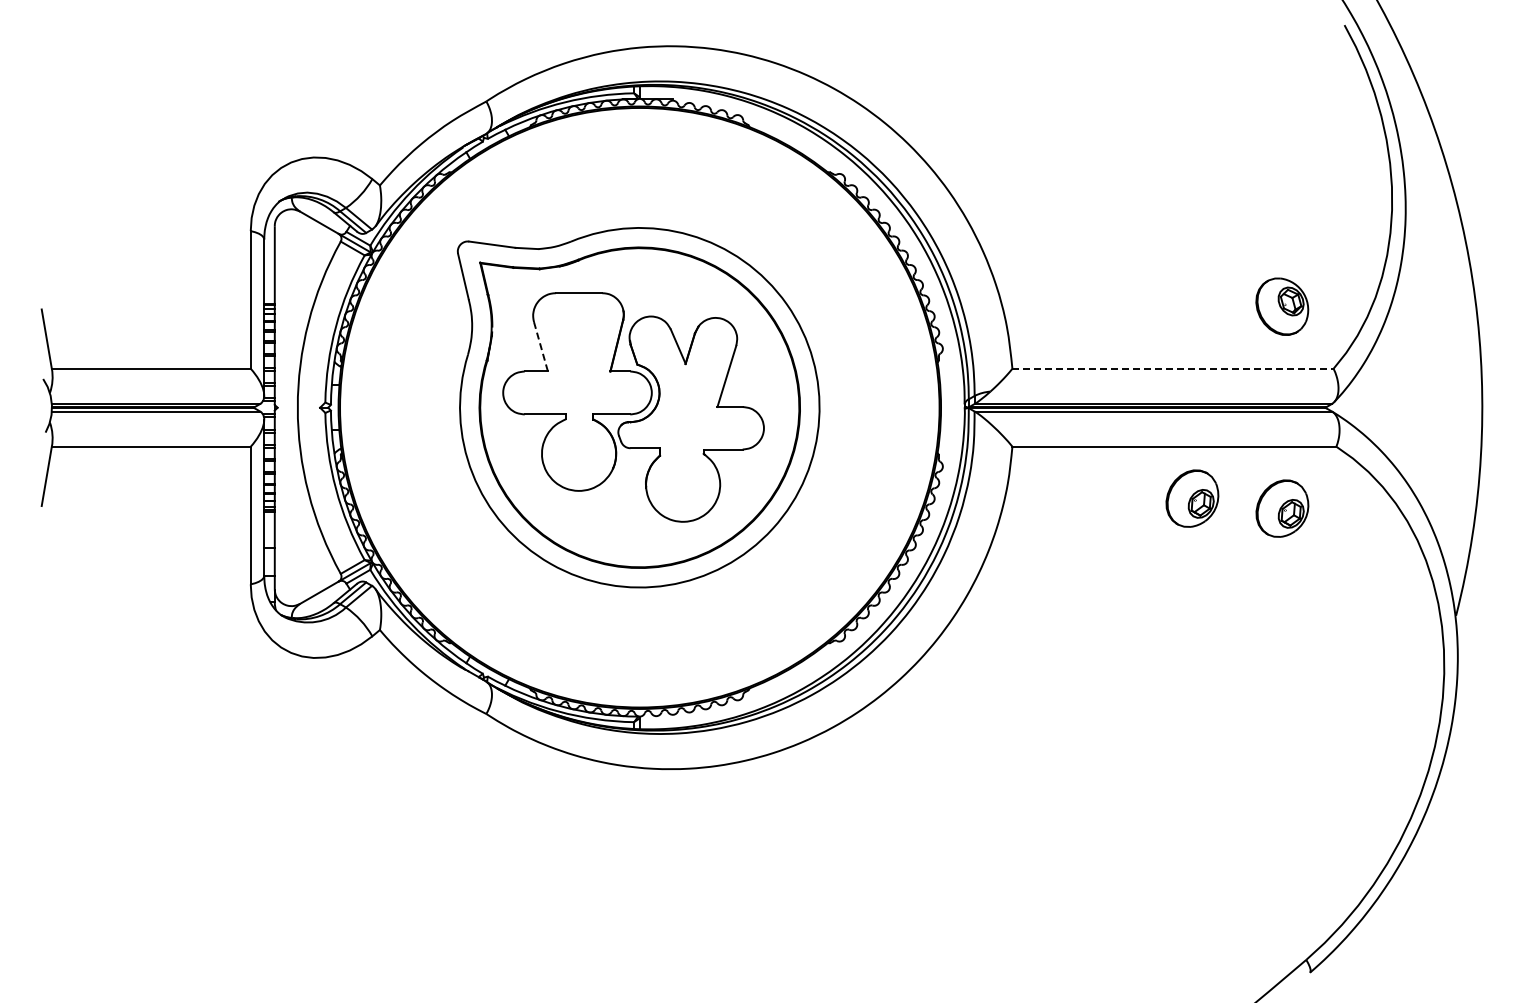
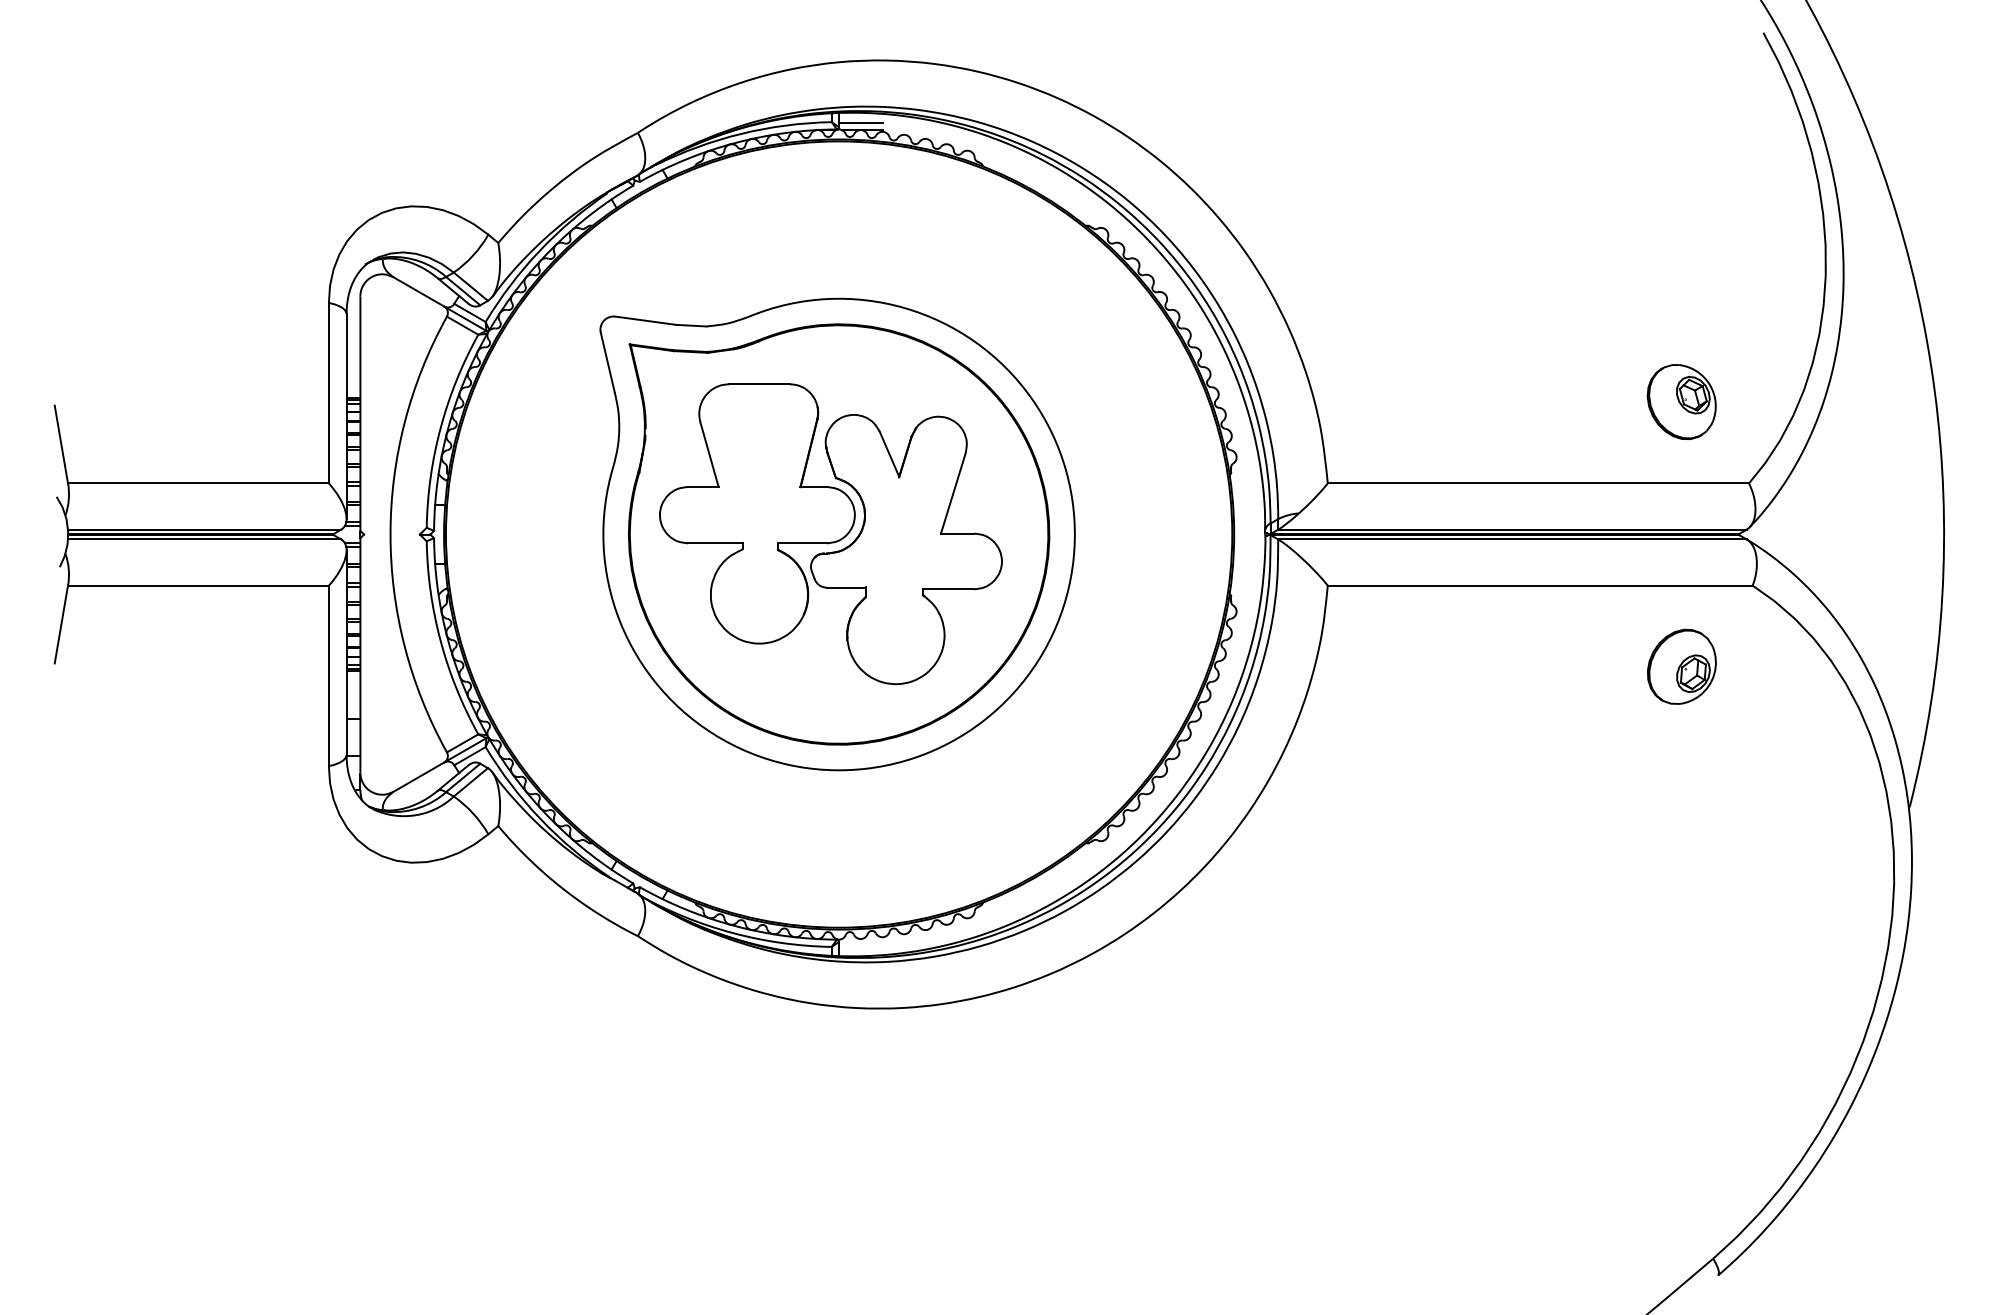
line: (656, 93) -> (861, 122), added
line: (540, 346) -> (708, 454), dashed -> solid
line: (1173, 368) -> (1539, 483), dashed -> solid
part: (1192, 498) -> (1563, 653), removed

